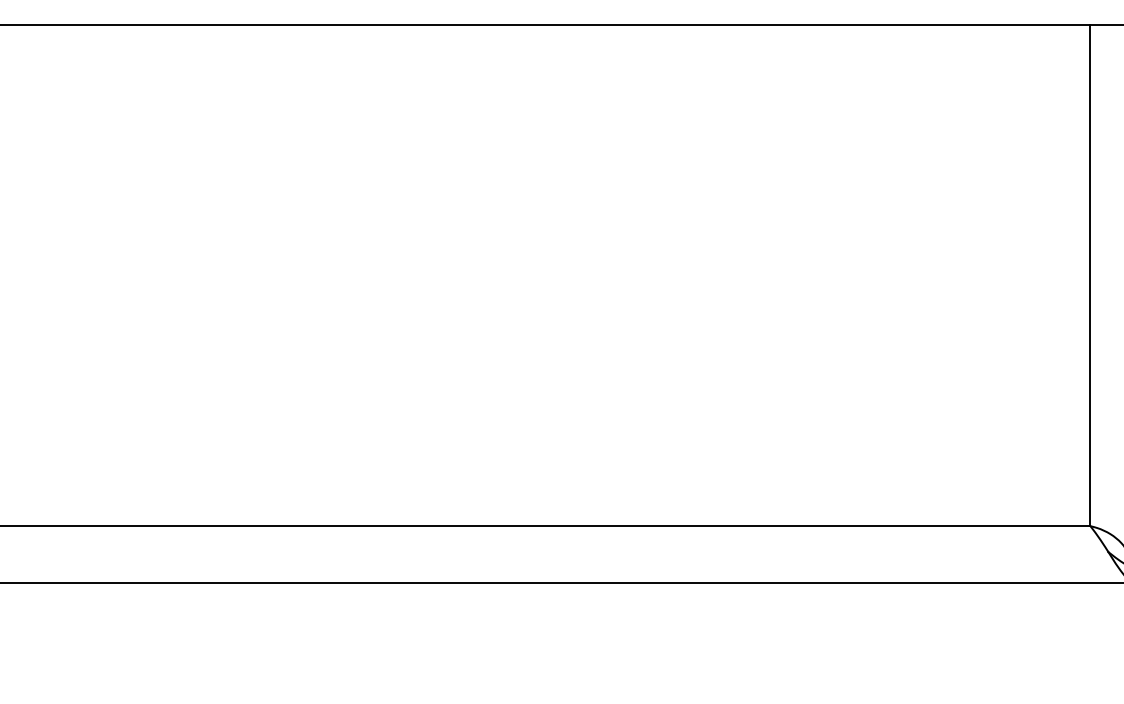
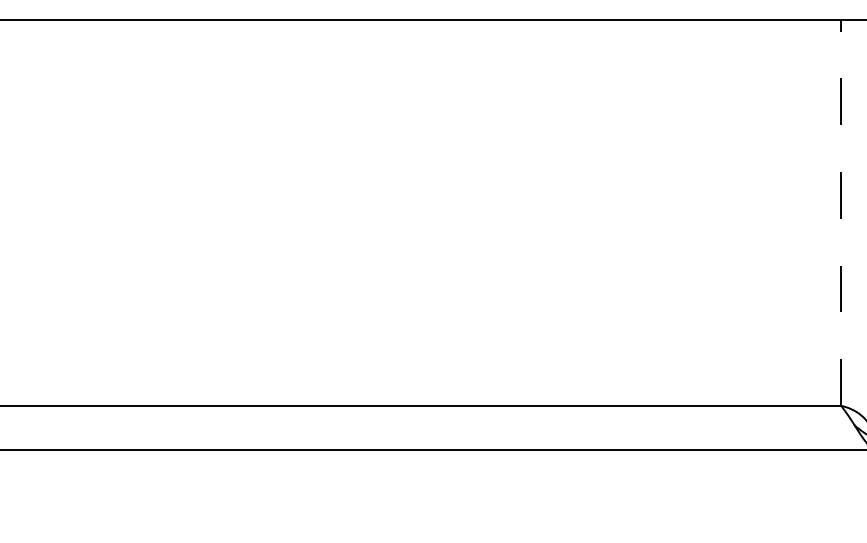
line: (1090, 275) -> (841, 212), solid -> dashed

